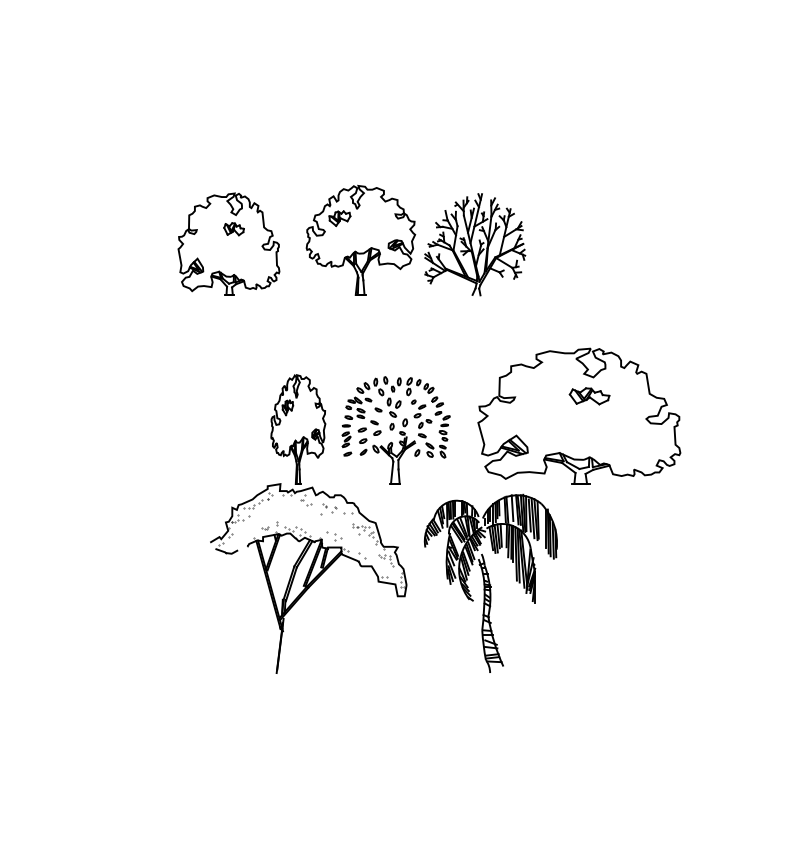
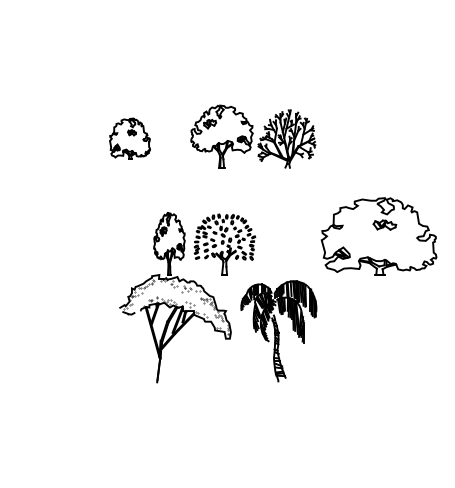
part: (416, 240) -> (253, 136), moved
part: (227, 243) -> (129, 138), size x0.7
part: (578, 416) -> (378, 236), moved

